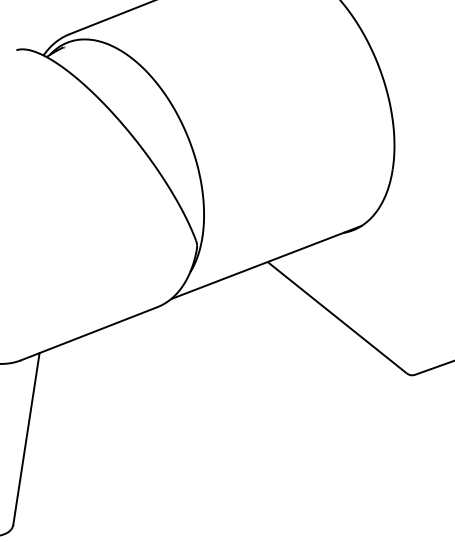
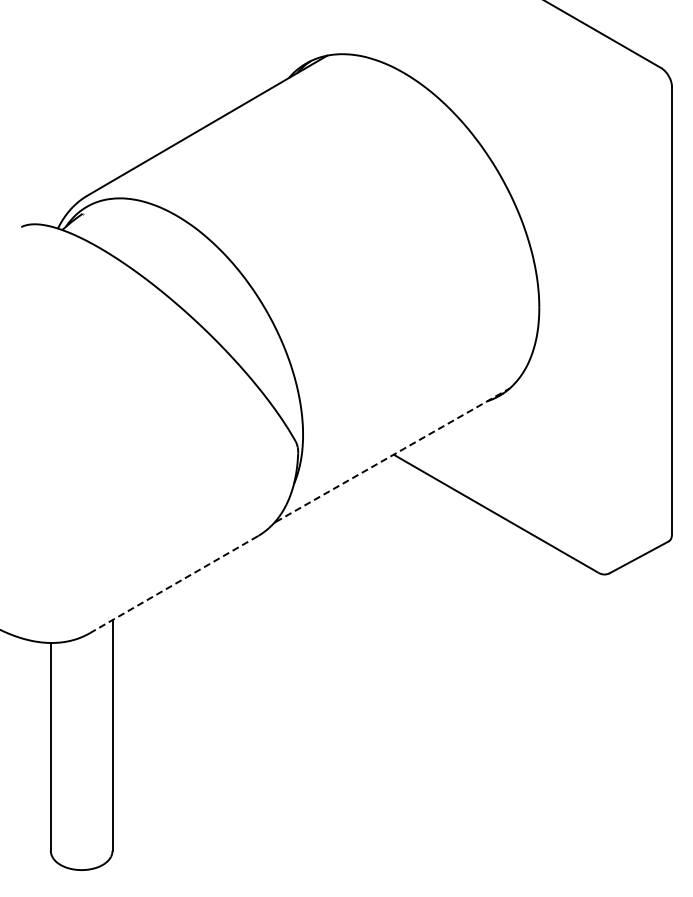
line: (266, 262) -> (392, 455), solid -> dashed
line: (89, 333) -> (174, 584), solid -> dashed

